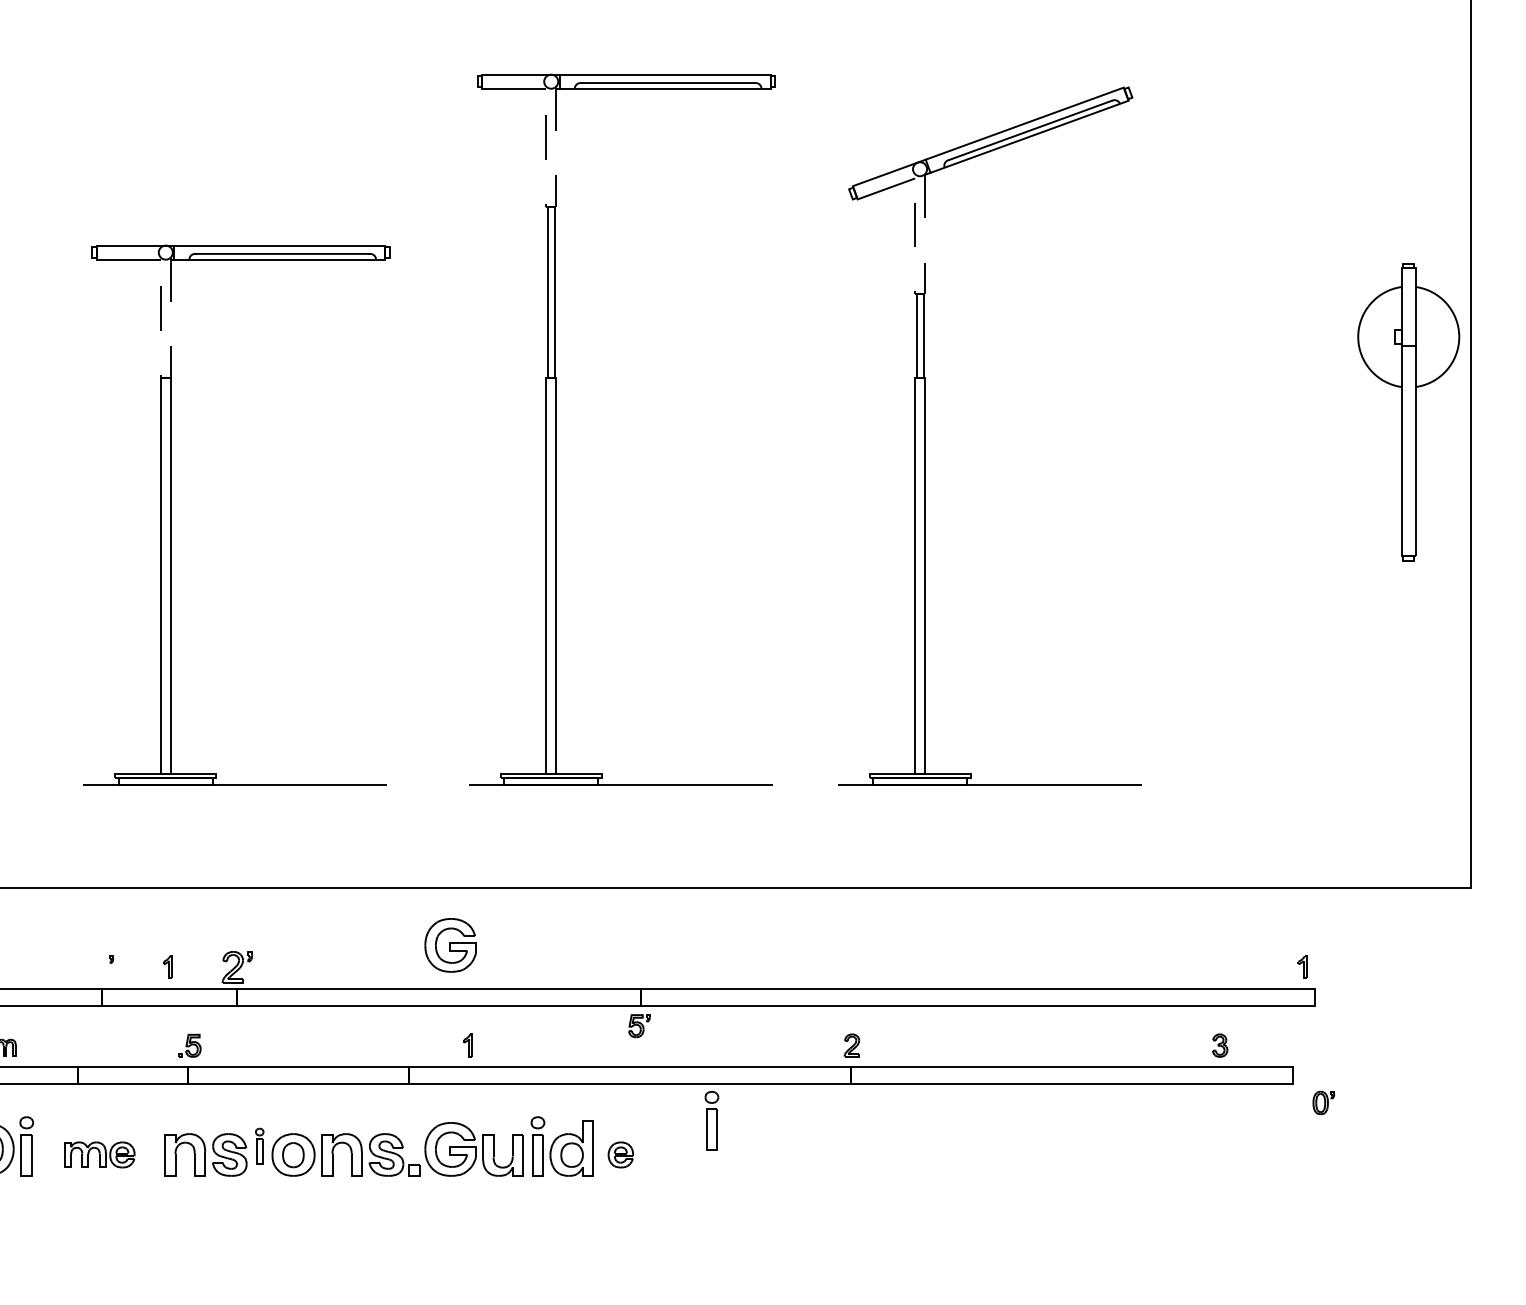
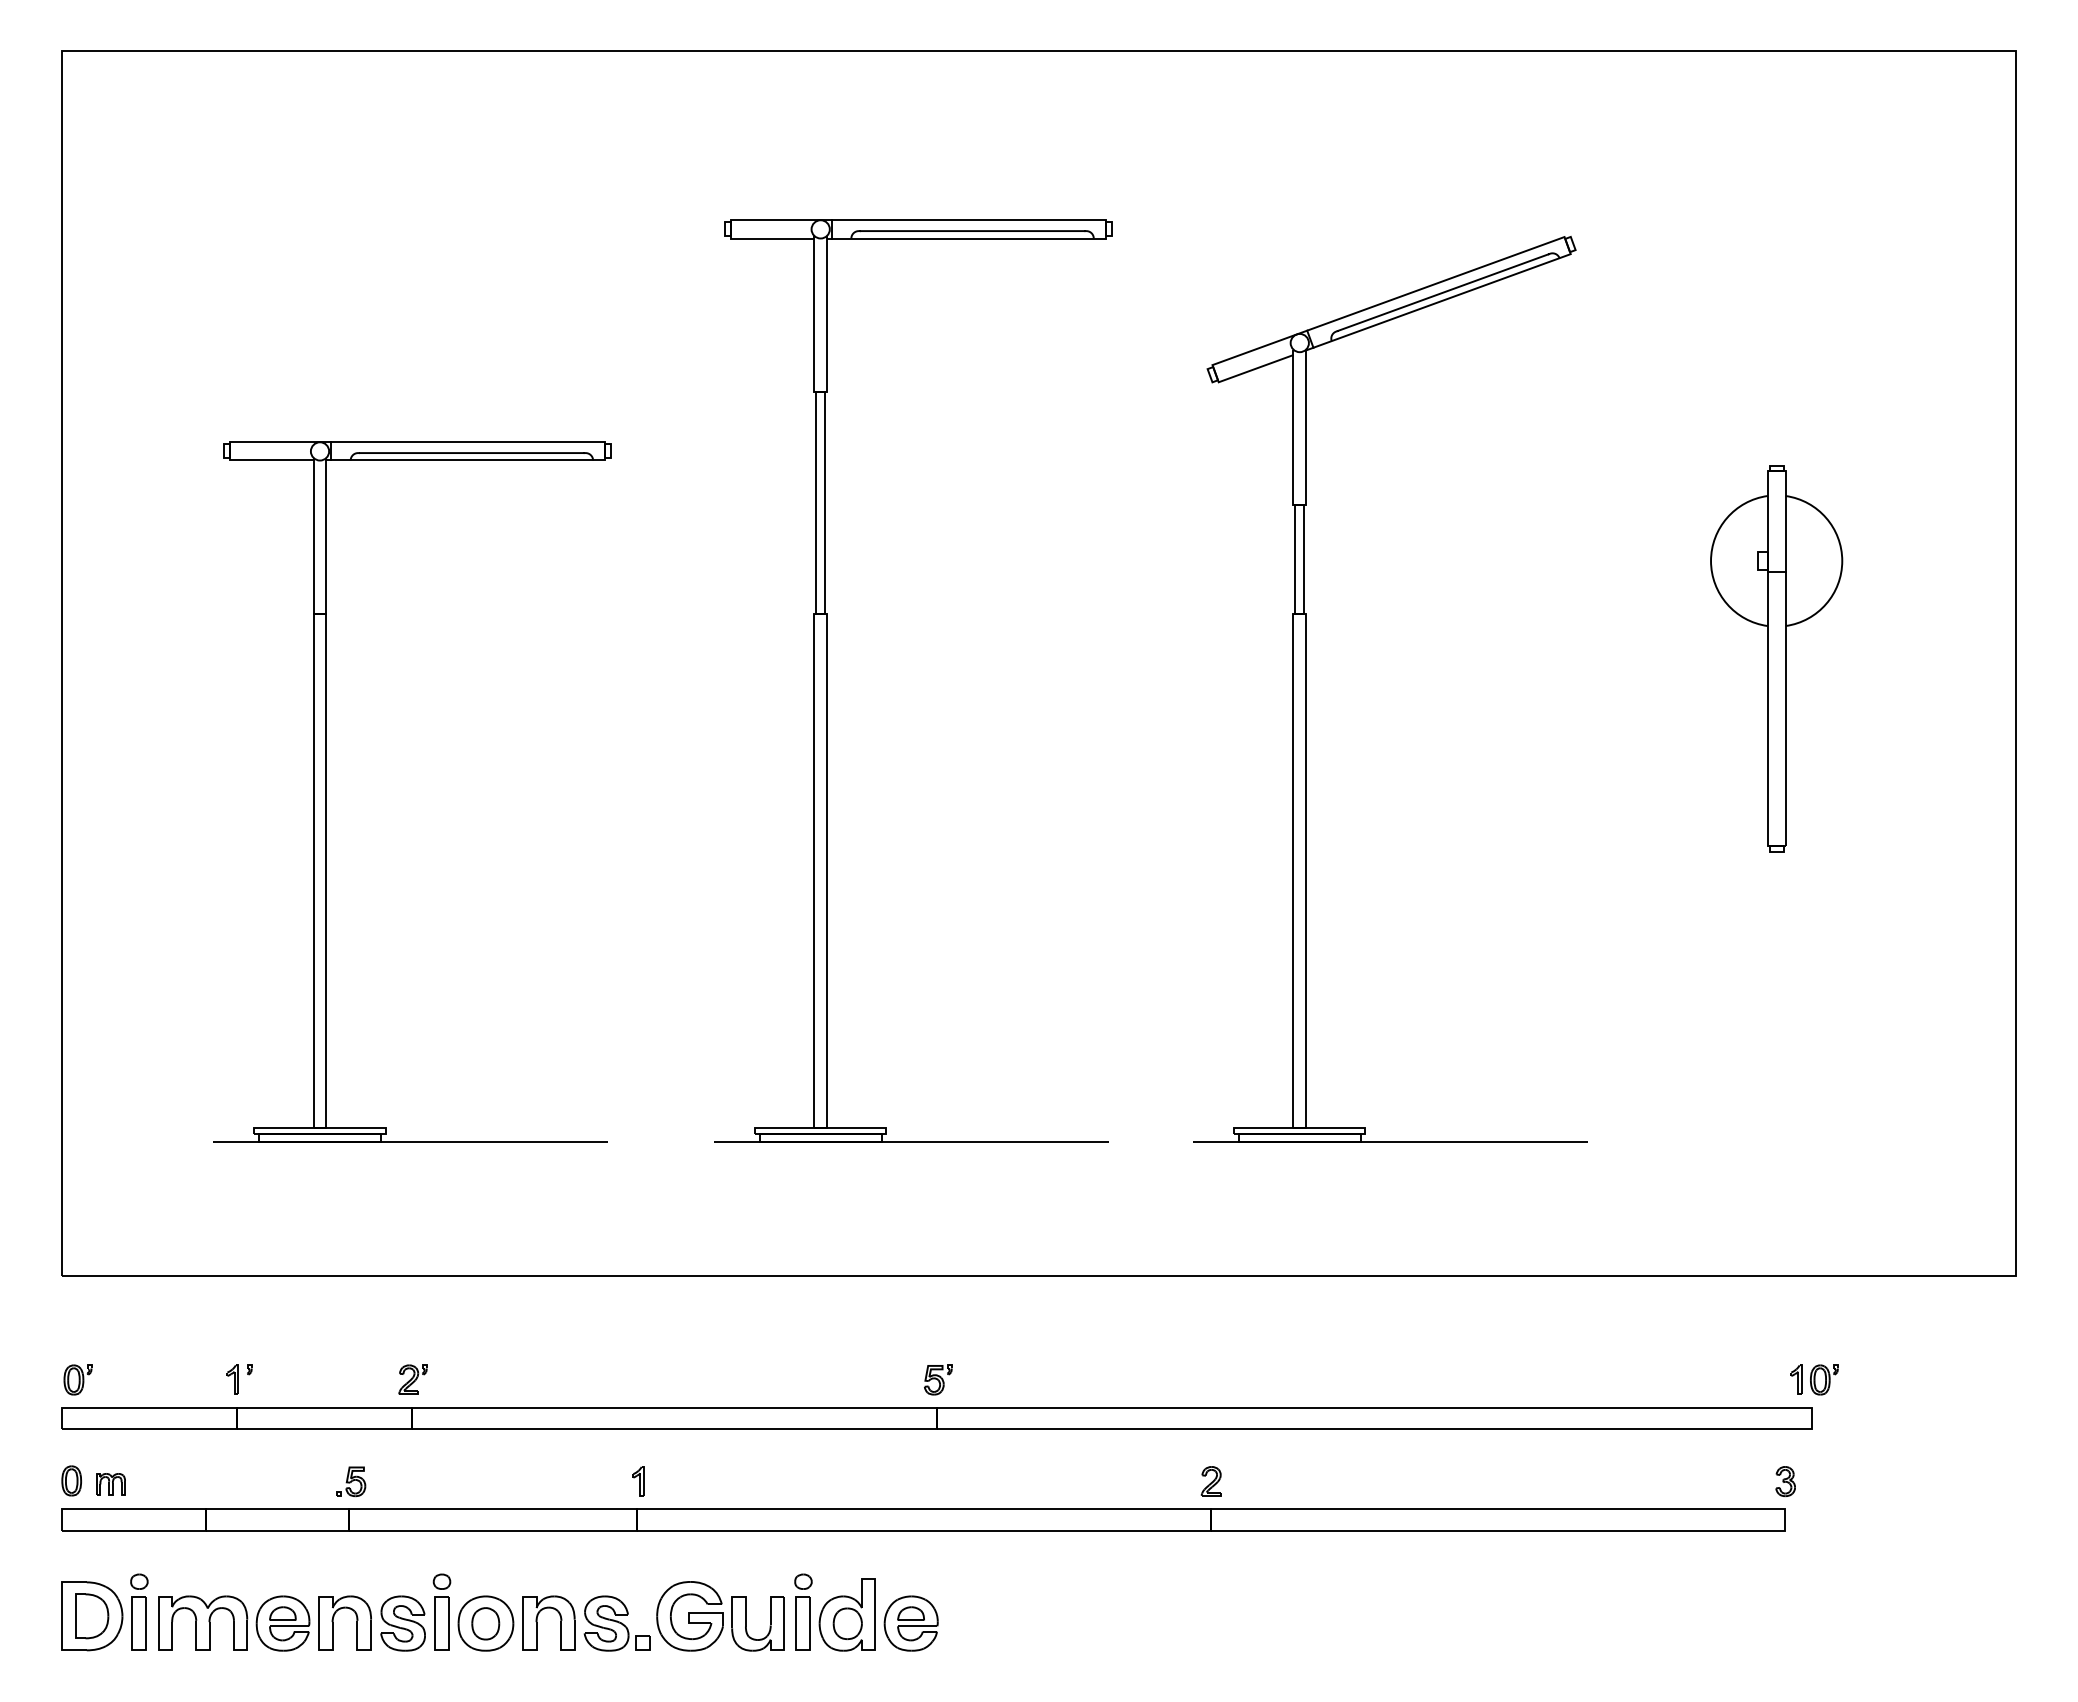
line: (551, 206) -> (820, 391), dashed -> solid
line: (919, 294) -> (1299, 505), dashed -> solid
line: (165, 377) -> (319, 613), dashed -> solid
part: (1408, 412) -> (1776, 658), moved
part: (450, 945) -> (689, 1351), removed
part: (167, 967) -> (232, 1379), moved
part: (237, 967) -> (412, 1379), size x0.71
part: (639, 1025) -> (938, 1379), moved
part: (467, 1045) -> (638, 1481), moved
part: (1220, 1045) -> (1785, 1481), moved
part: (1323, 1102) -> (1824, 1379), moved
part: (711, 1120) -> (1029, 1578), removed
part: (259, 1145) -> (441, 1611), size x1.67
part: (99, 1154) -> (234, 1623), size x1.67
part: (620, 1154) -> (910, 1623), size x1.67

